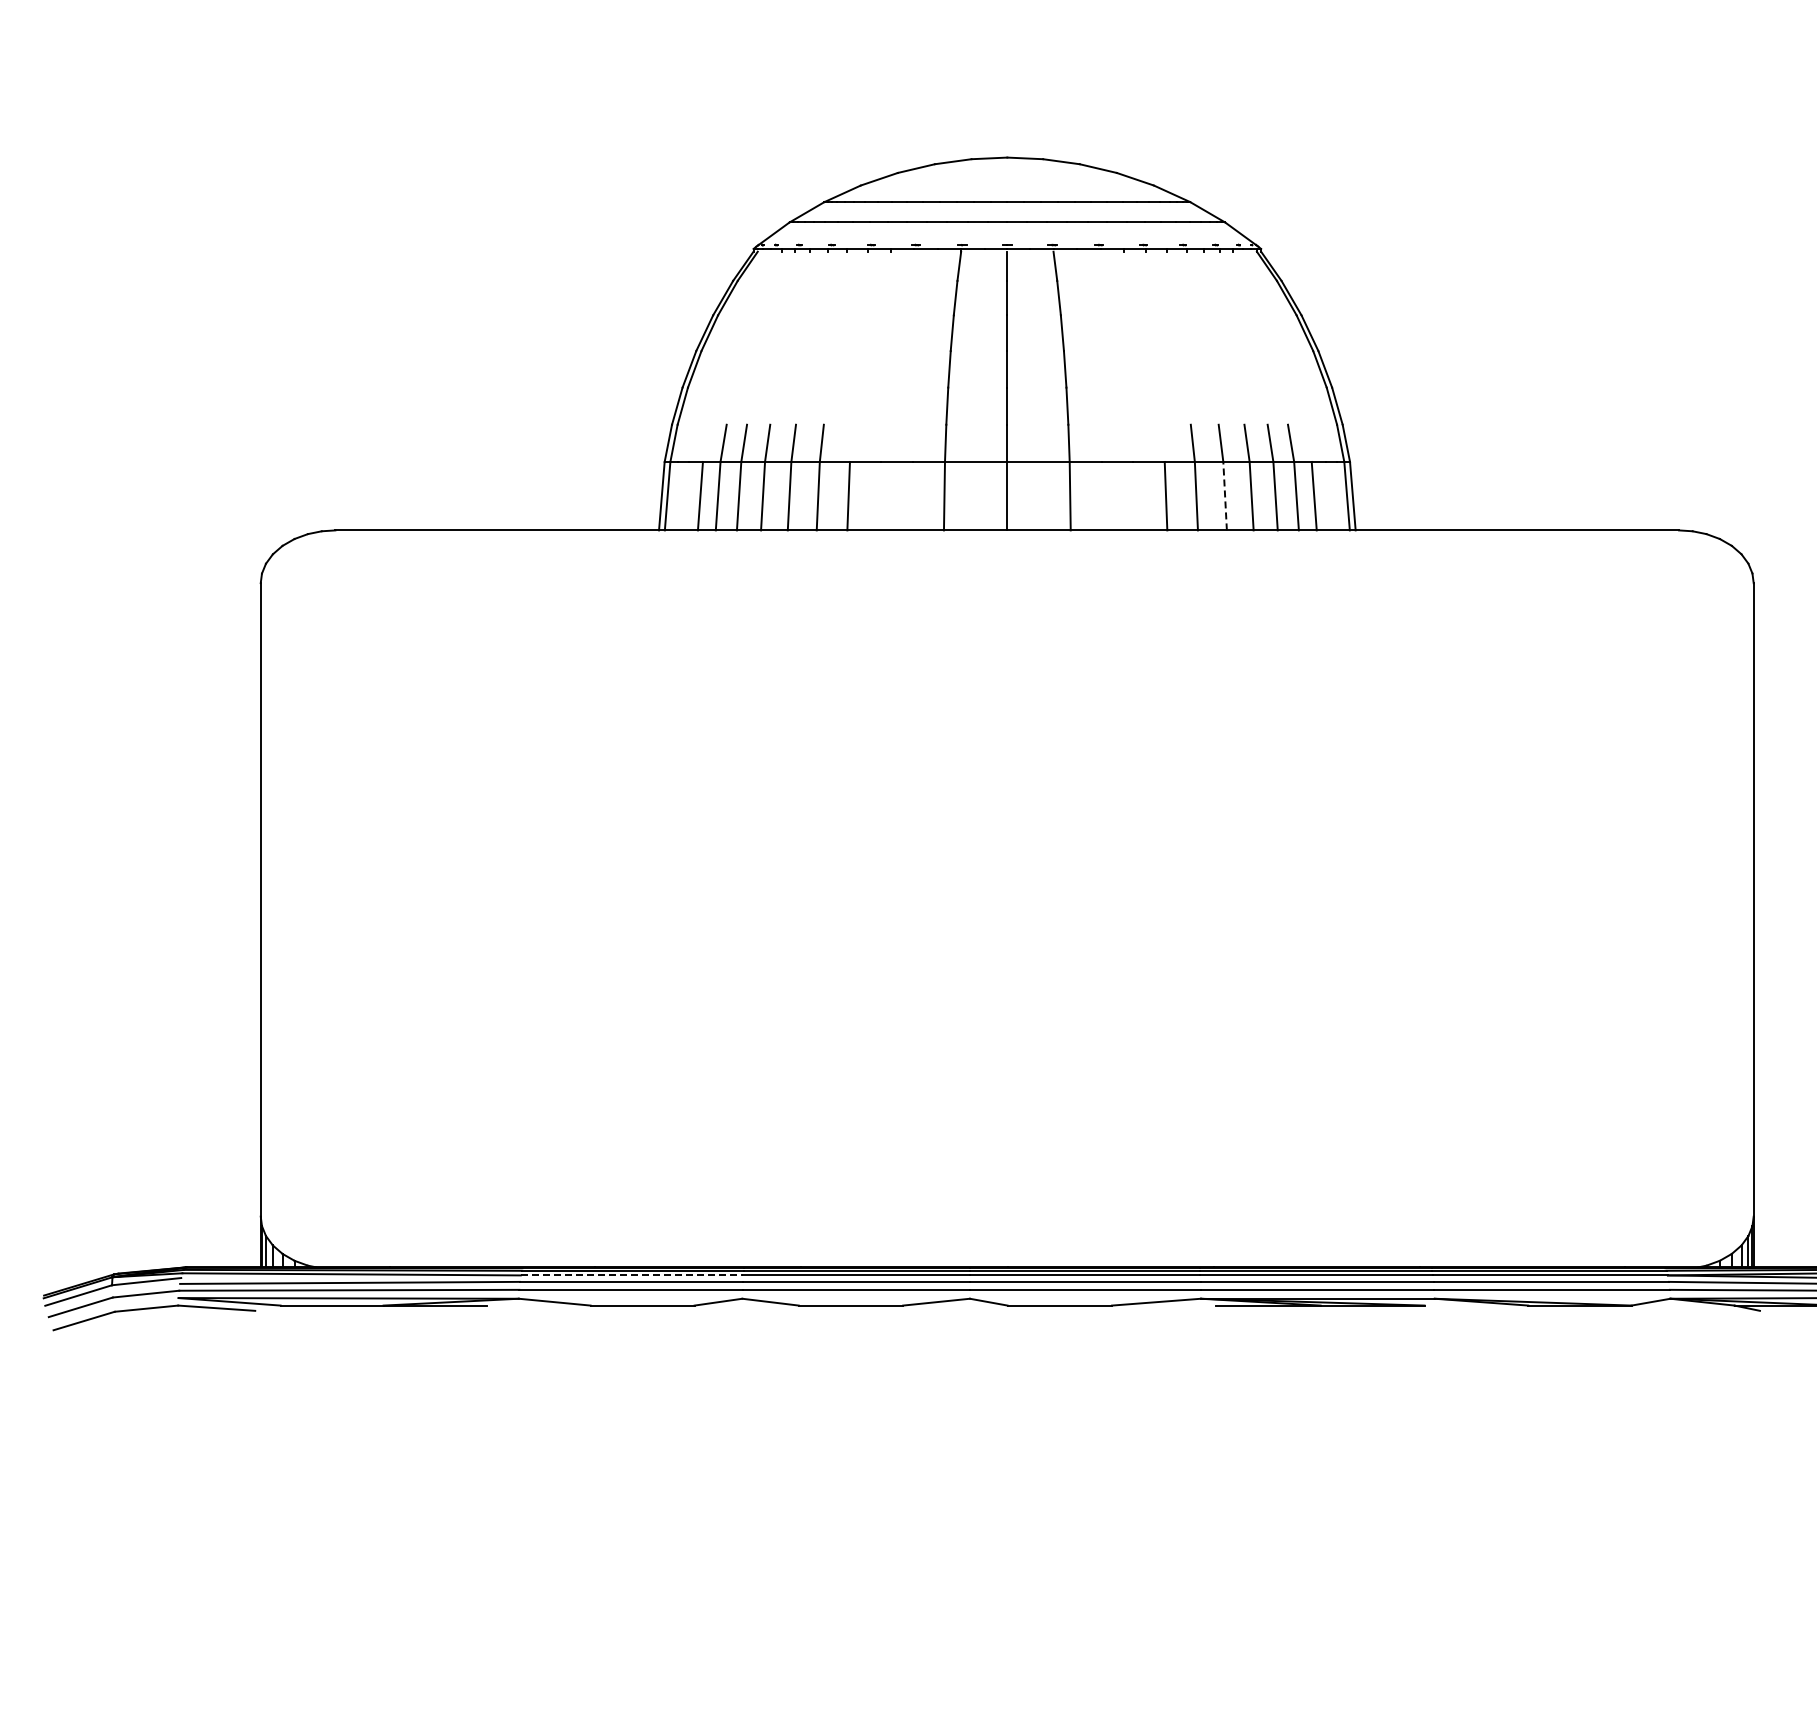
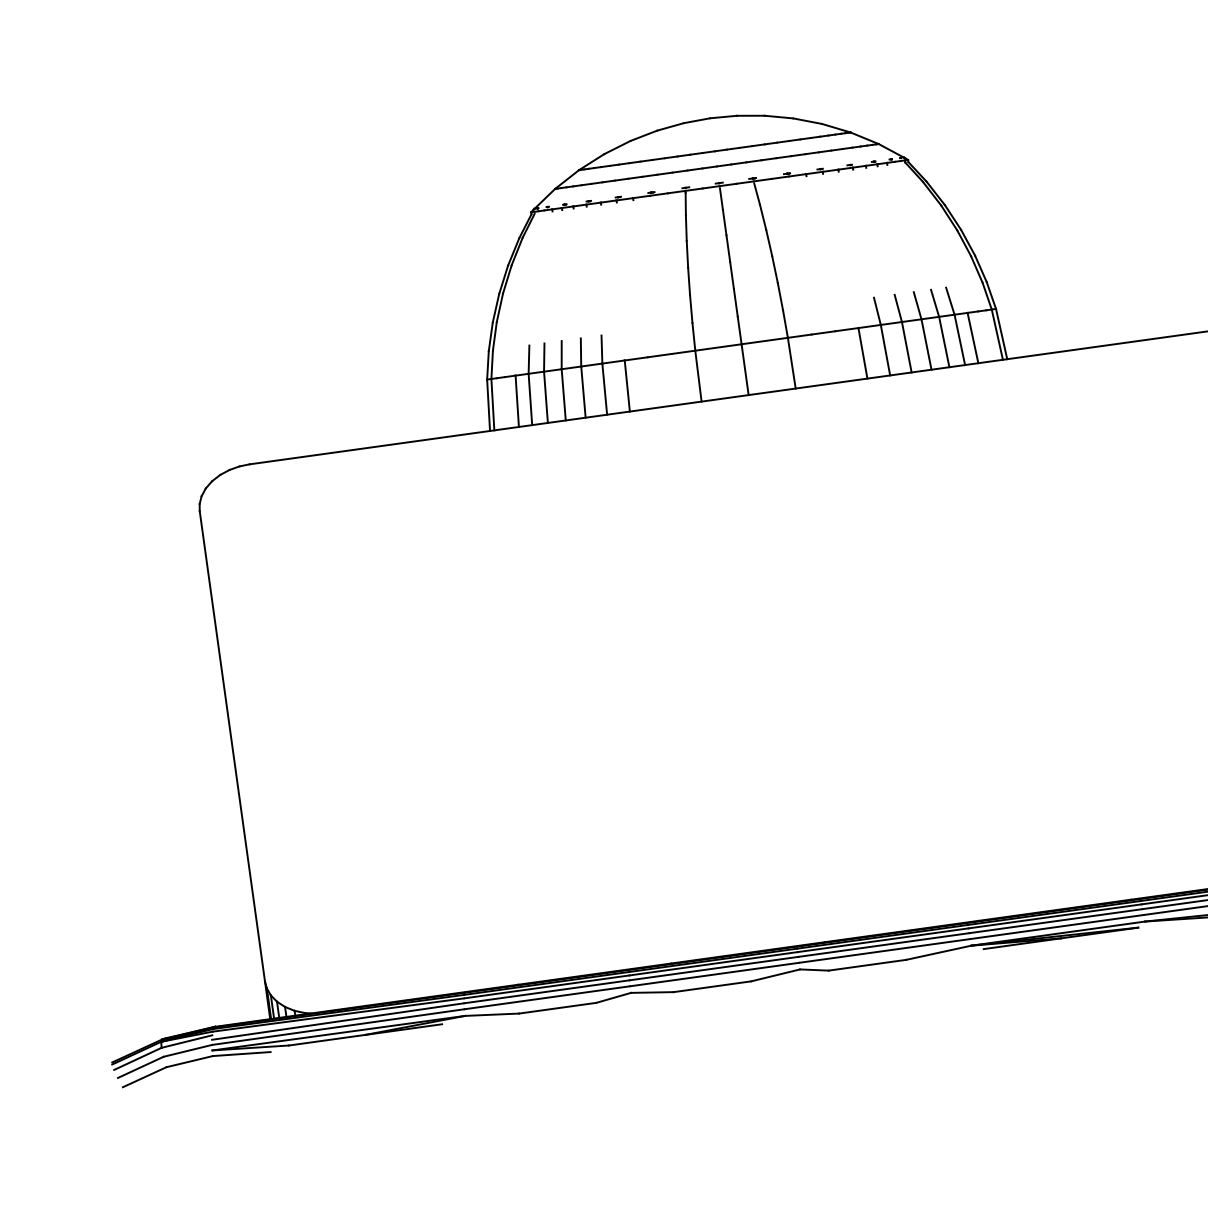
line: (1225, 495) -> (907, 346), dashed -> solid
line: (632, 1275) -> (547, 986), dashed -> solid

